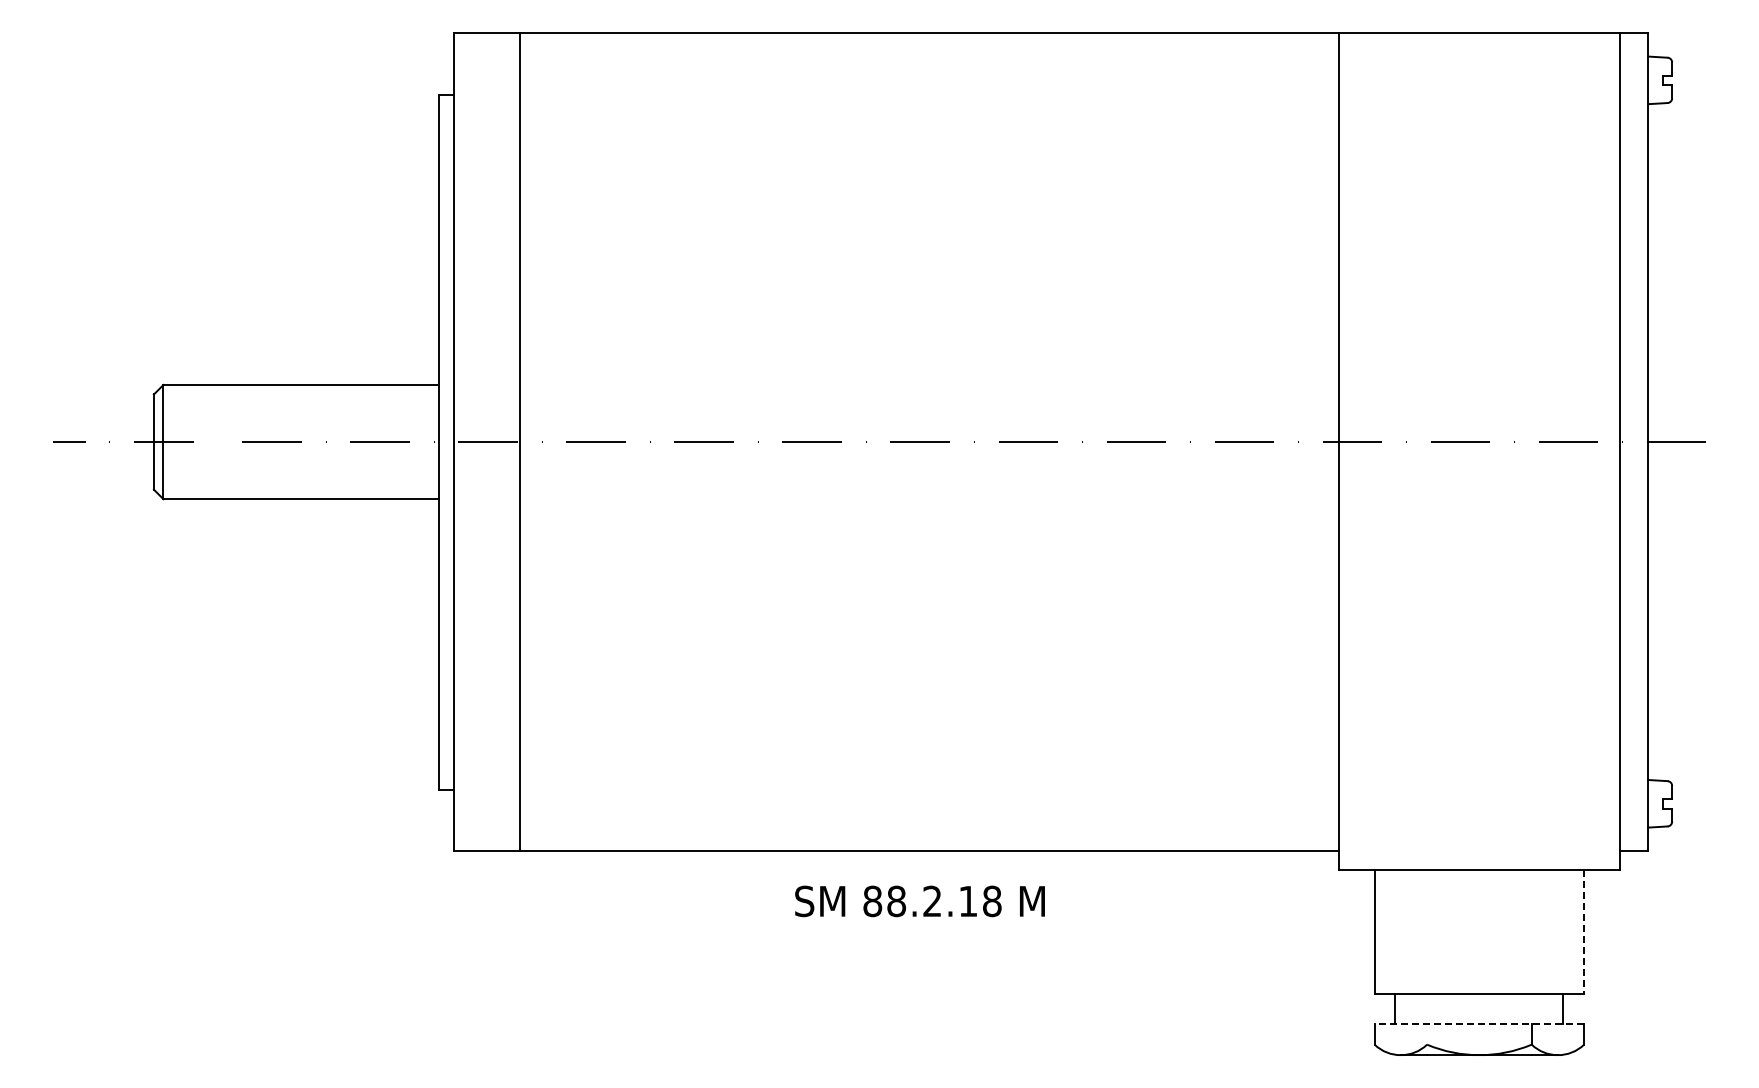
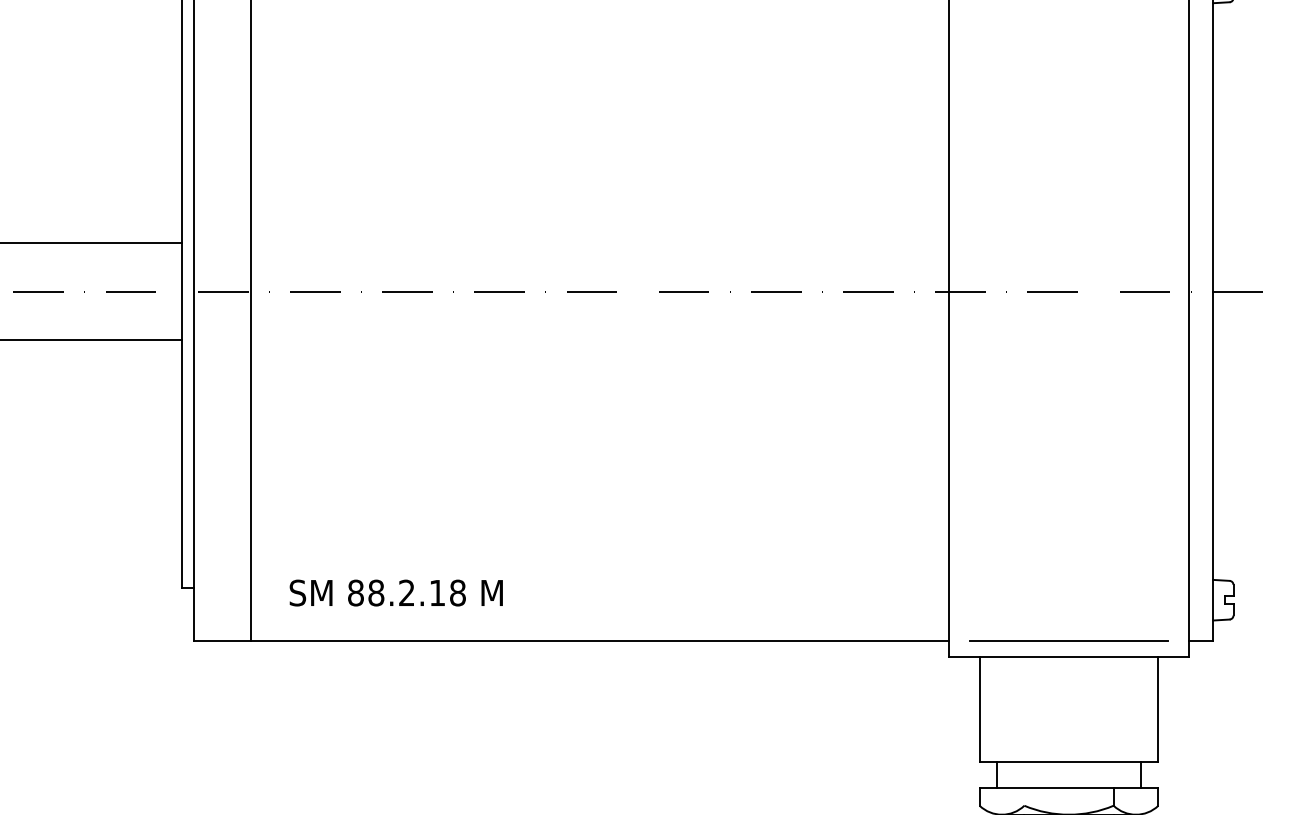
line: (1479, 850) -> (1069, 640), added
text: (919, 901) -> (395, 593), moved
line: (1584, 932) -> (1158, 710), dashed -> solid
line: (1479, 1024) -> (1069, 788), dashed -> solid

